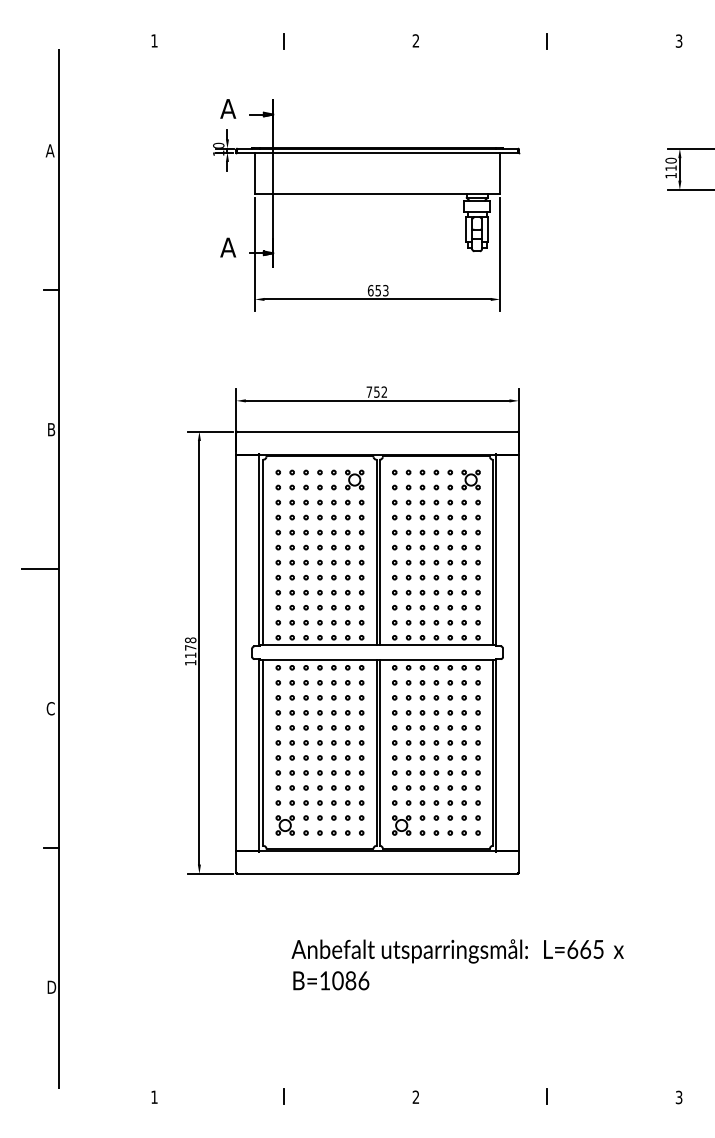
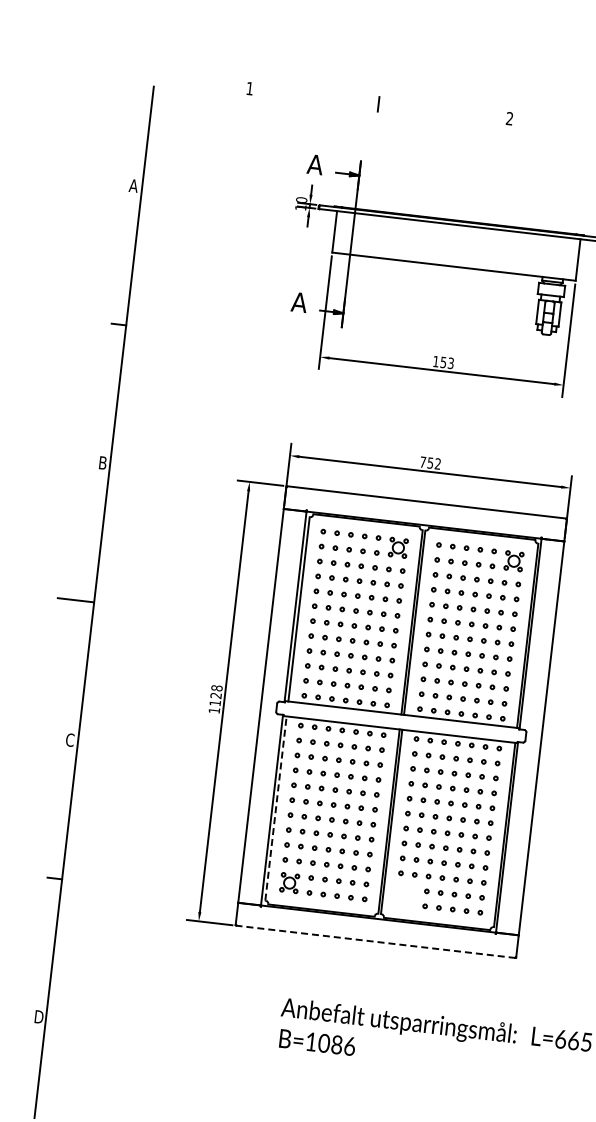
text: (370, 290) -> (435, 361), 653 -> 153
text: (190, 647) -> (215, 695), 1178 -> 1128
line: (263, 752) -> (276, 808), solid -> dashed
part: (401, 825) -> (405, 896), removed
line: (377, 873) -> (375, 941), solid -> dashed

